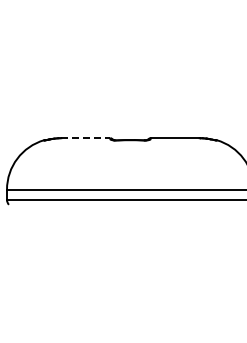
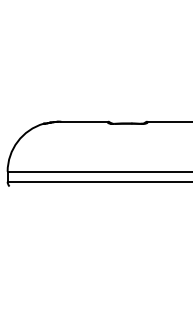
line: (86, 138) -> (84, 122), dashed -> solid

